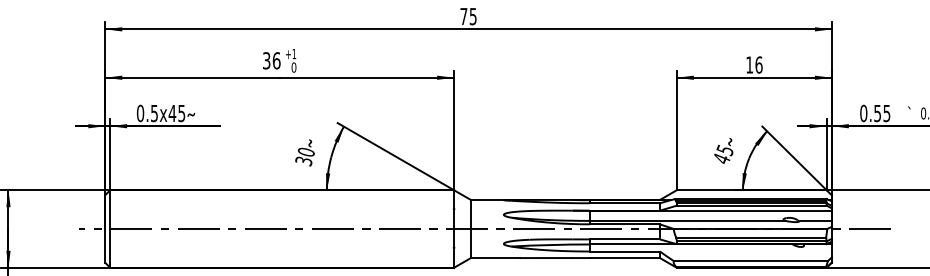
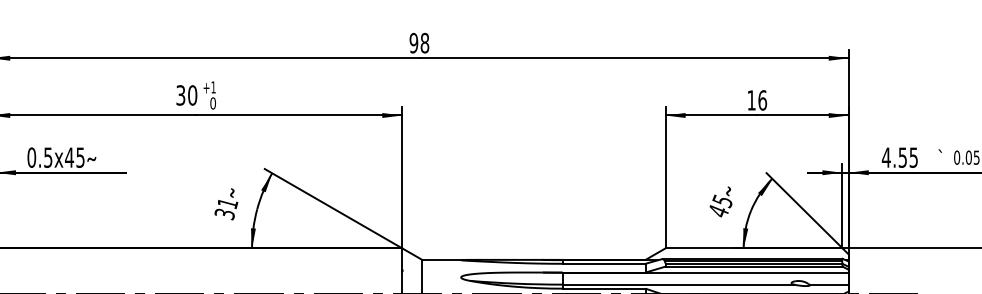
text: (468, 16) -> (419, 43), 75 -> 98
text: (276, 60) -> (192, 95), 36 -> 30
text: (863, 113) -> (886, 157), 0.55 -> 4.55
text: (306, 151) -> (227, 202), 30 -> 31

